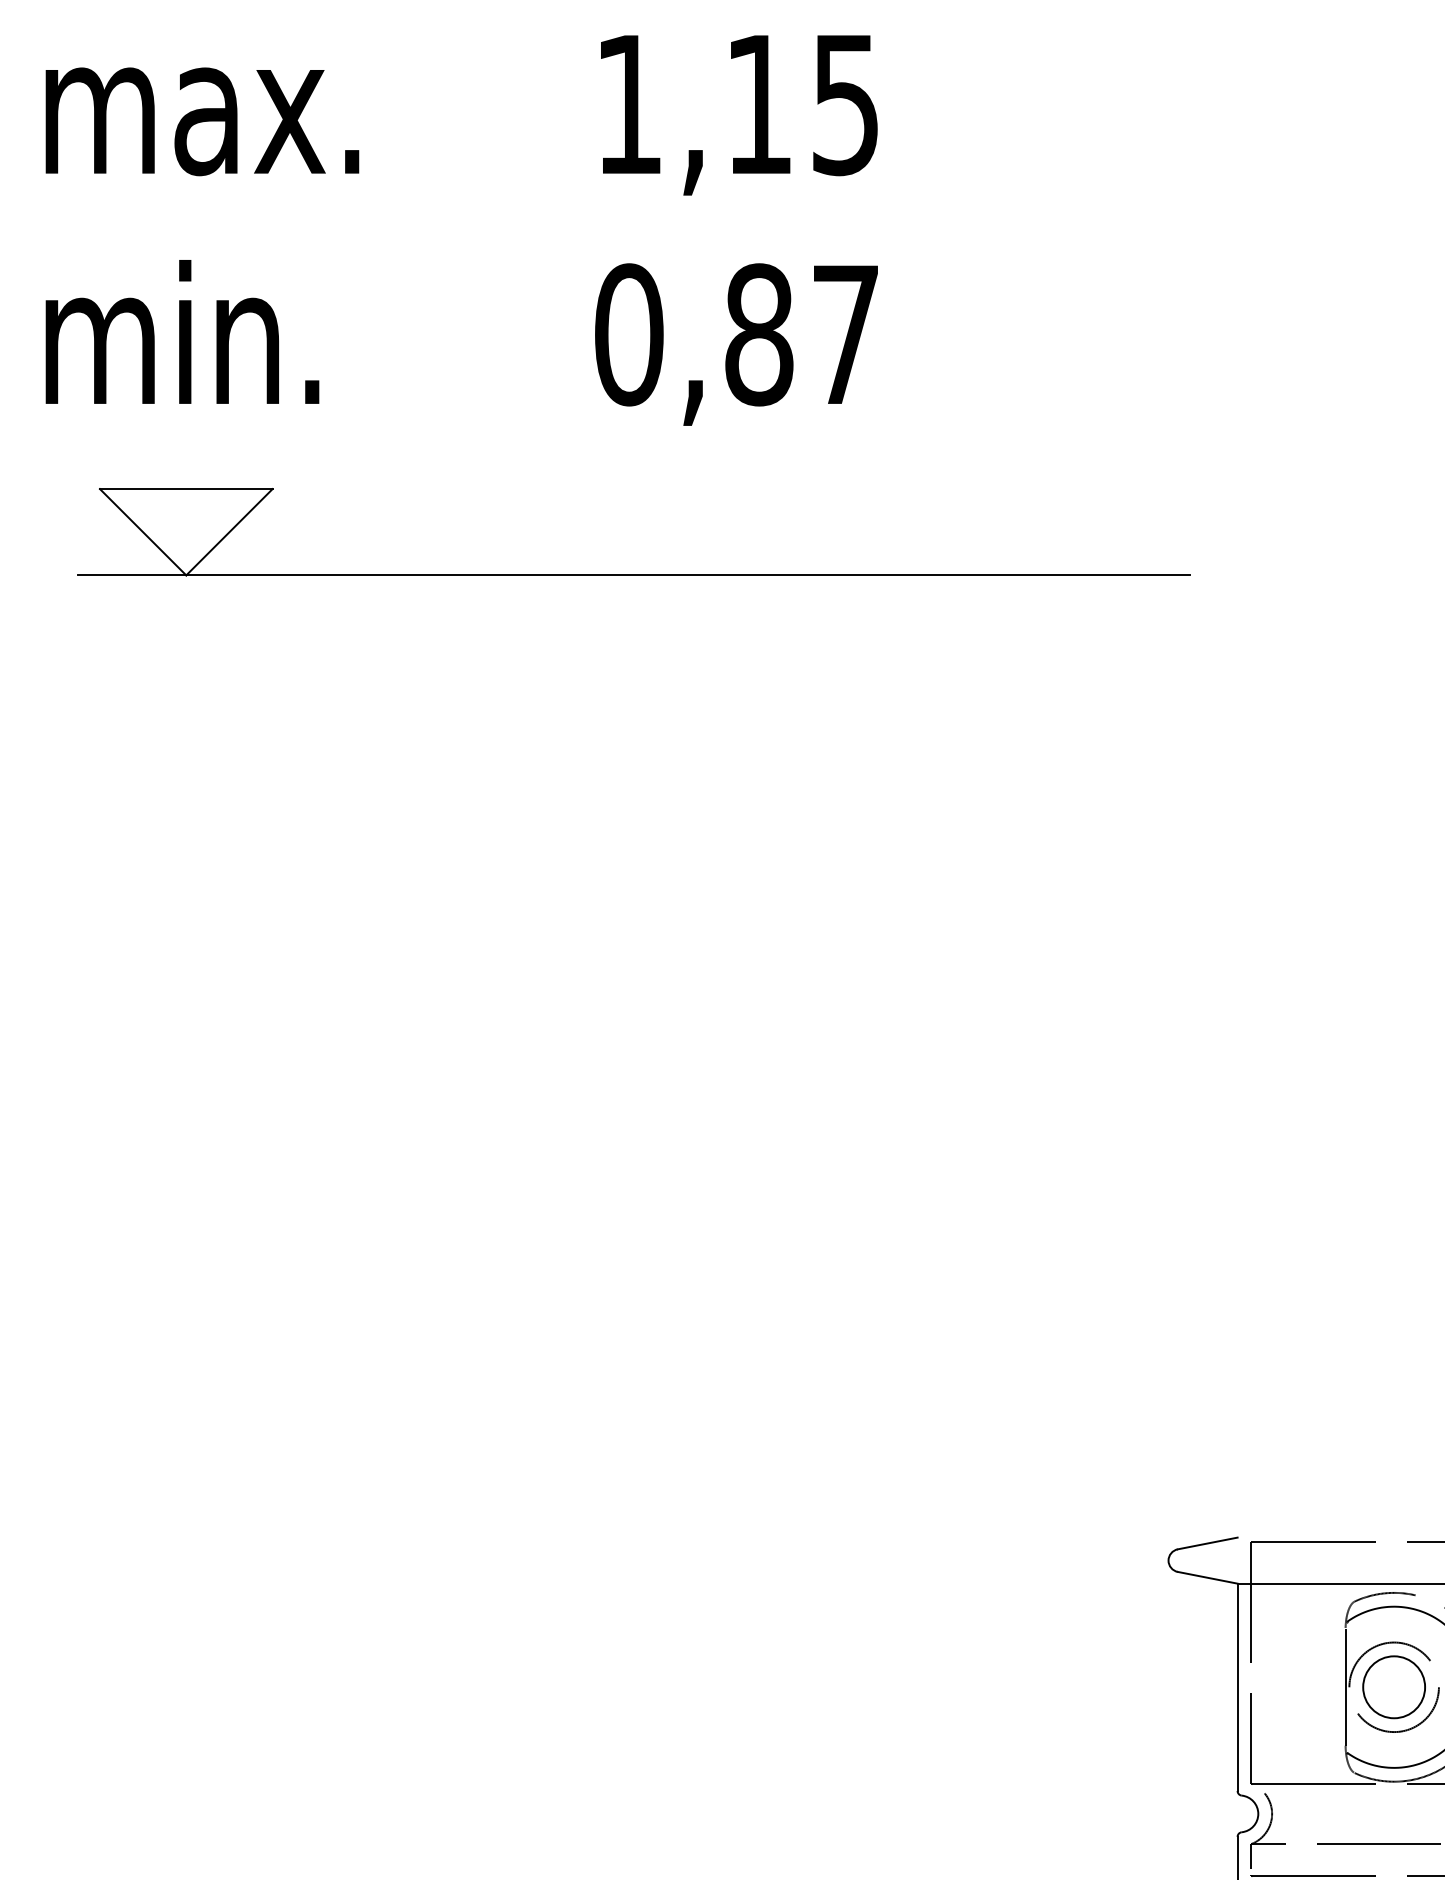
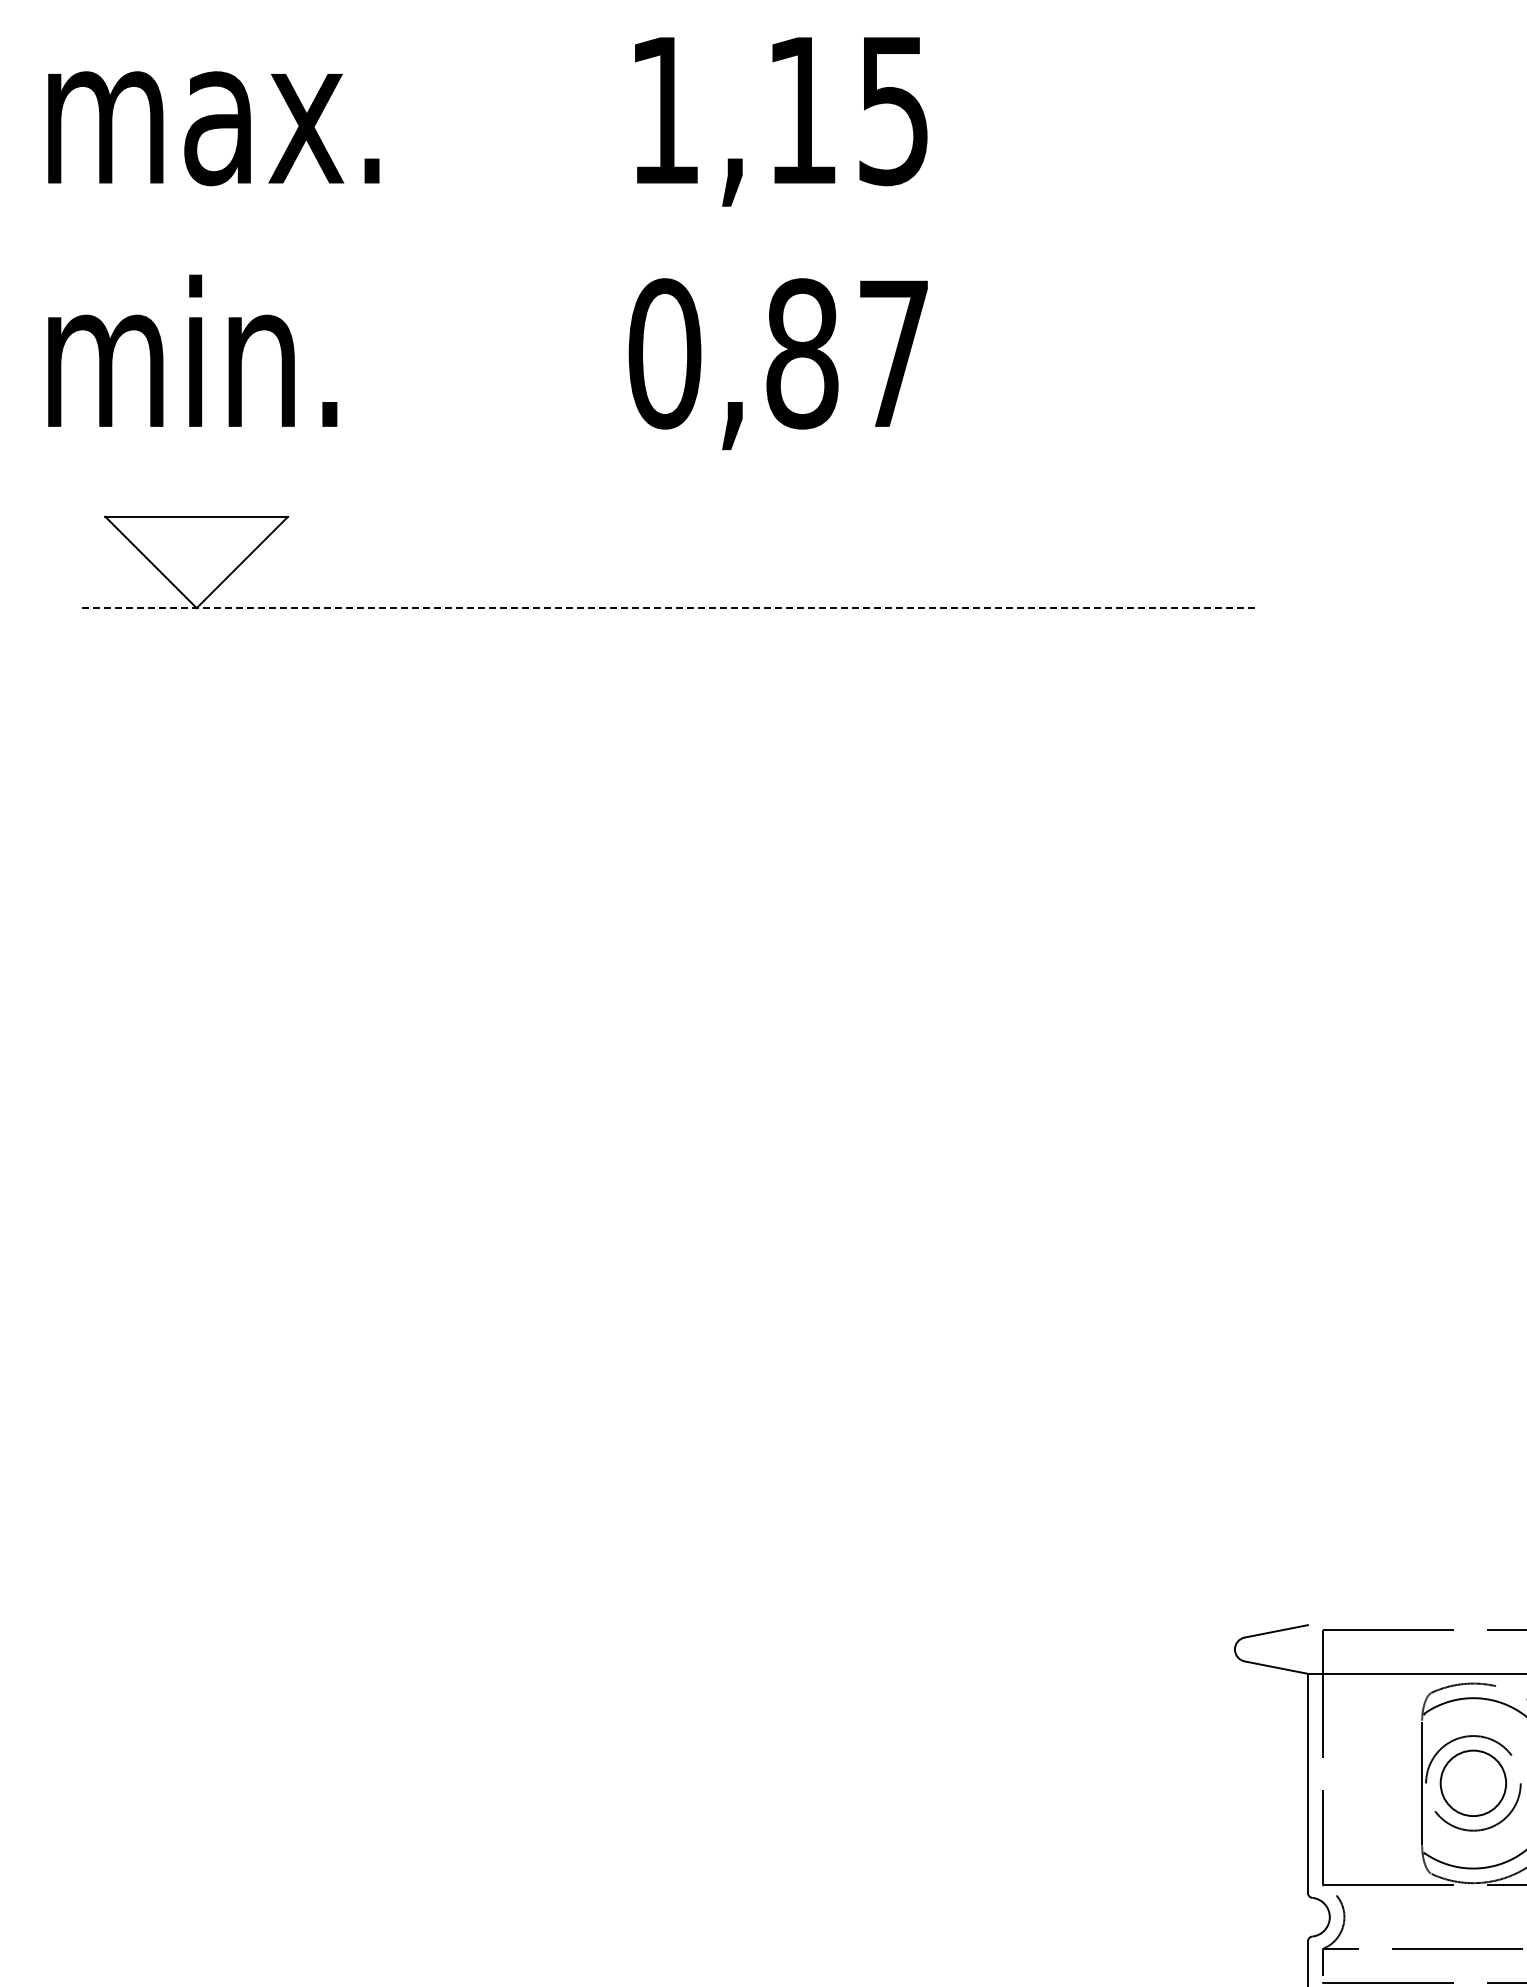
line: (633, 575) -> (669, 608), solid -> dashed

